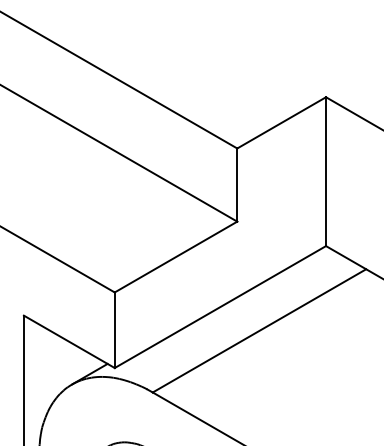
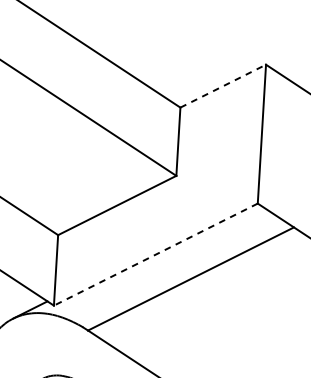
line: (282, 122) -> (224, 85), solid -> dashed
line: (220, 307) -> (155, 255), solid -> dashed

